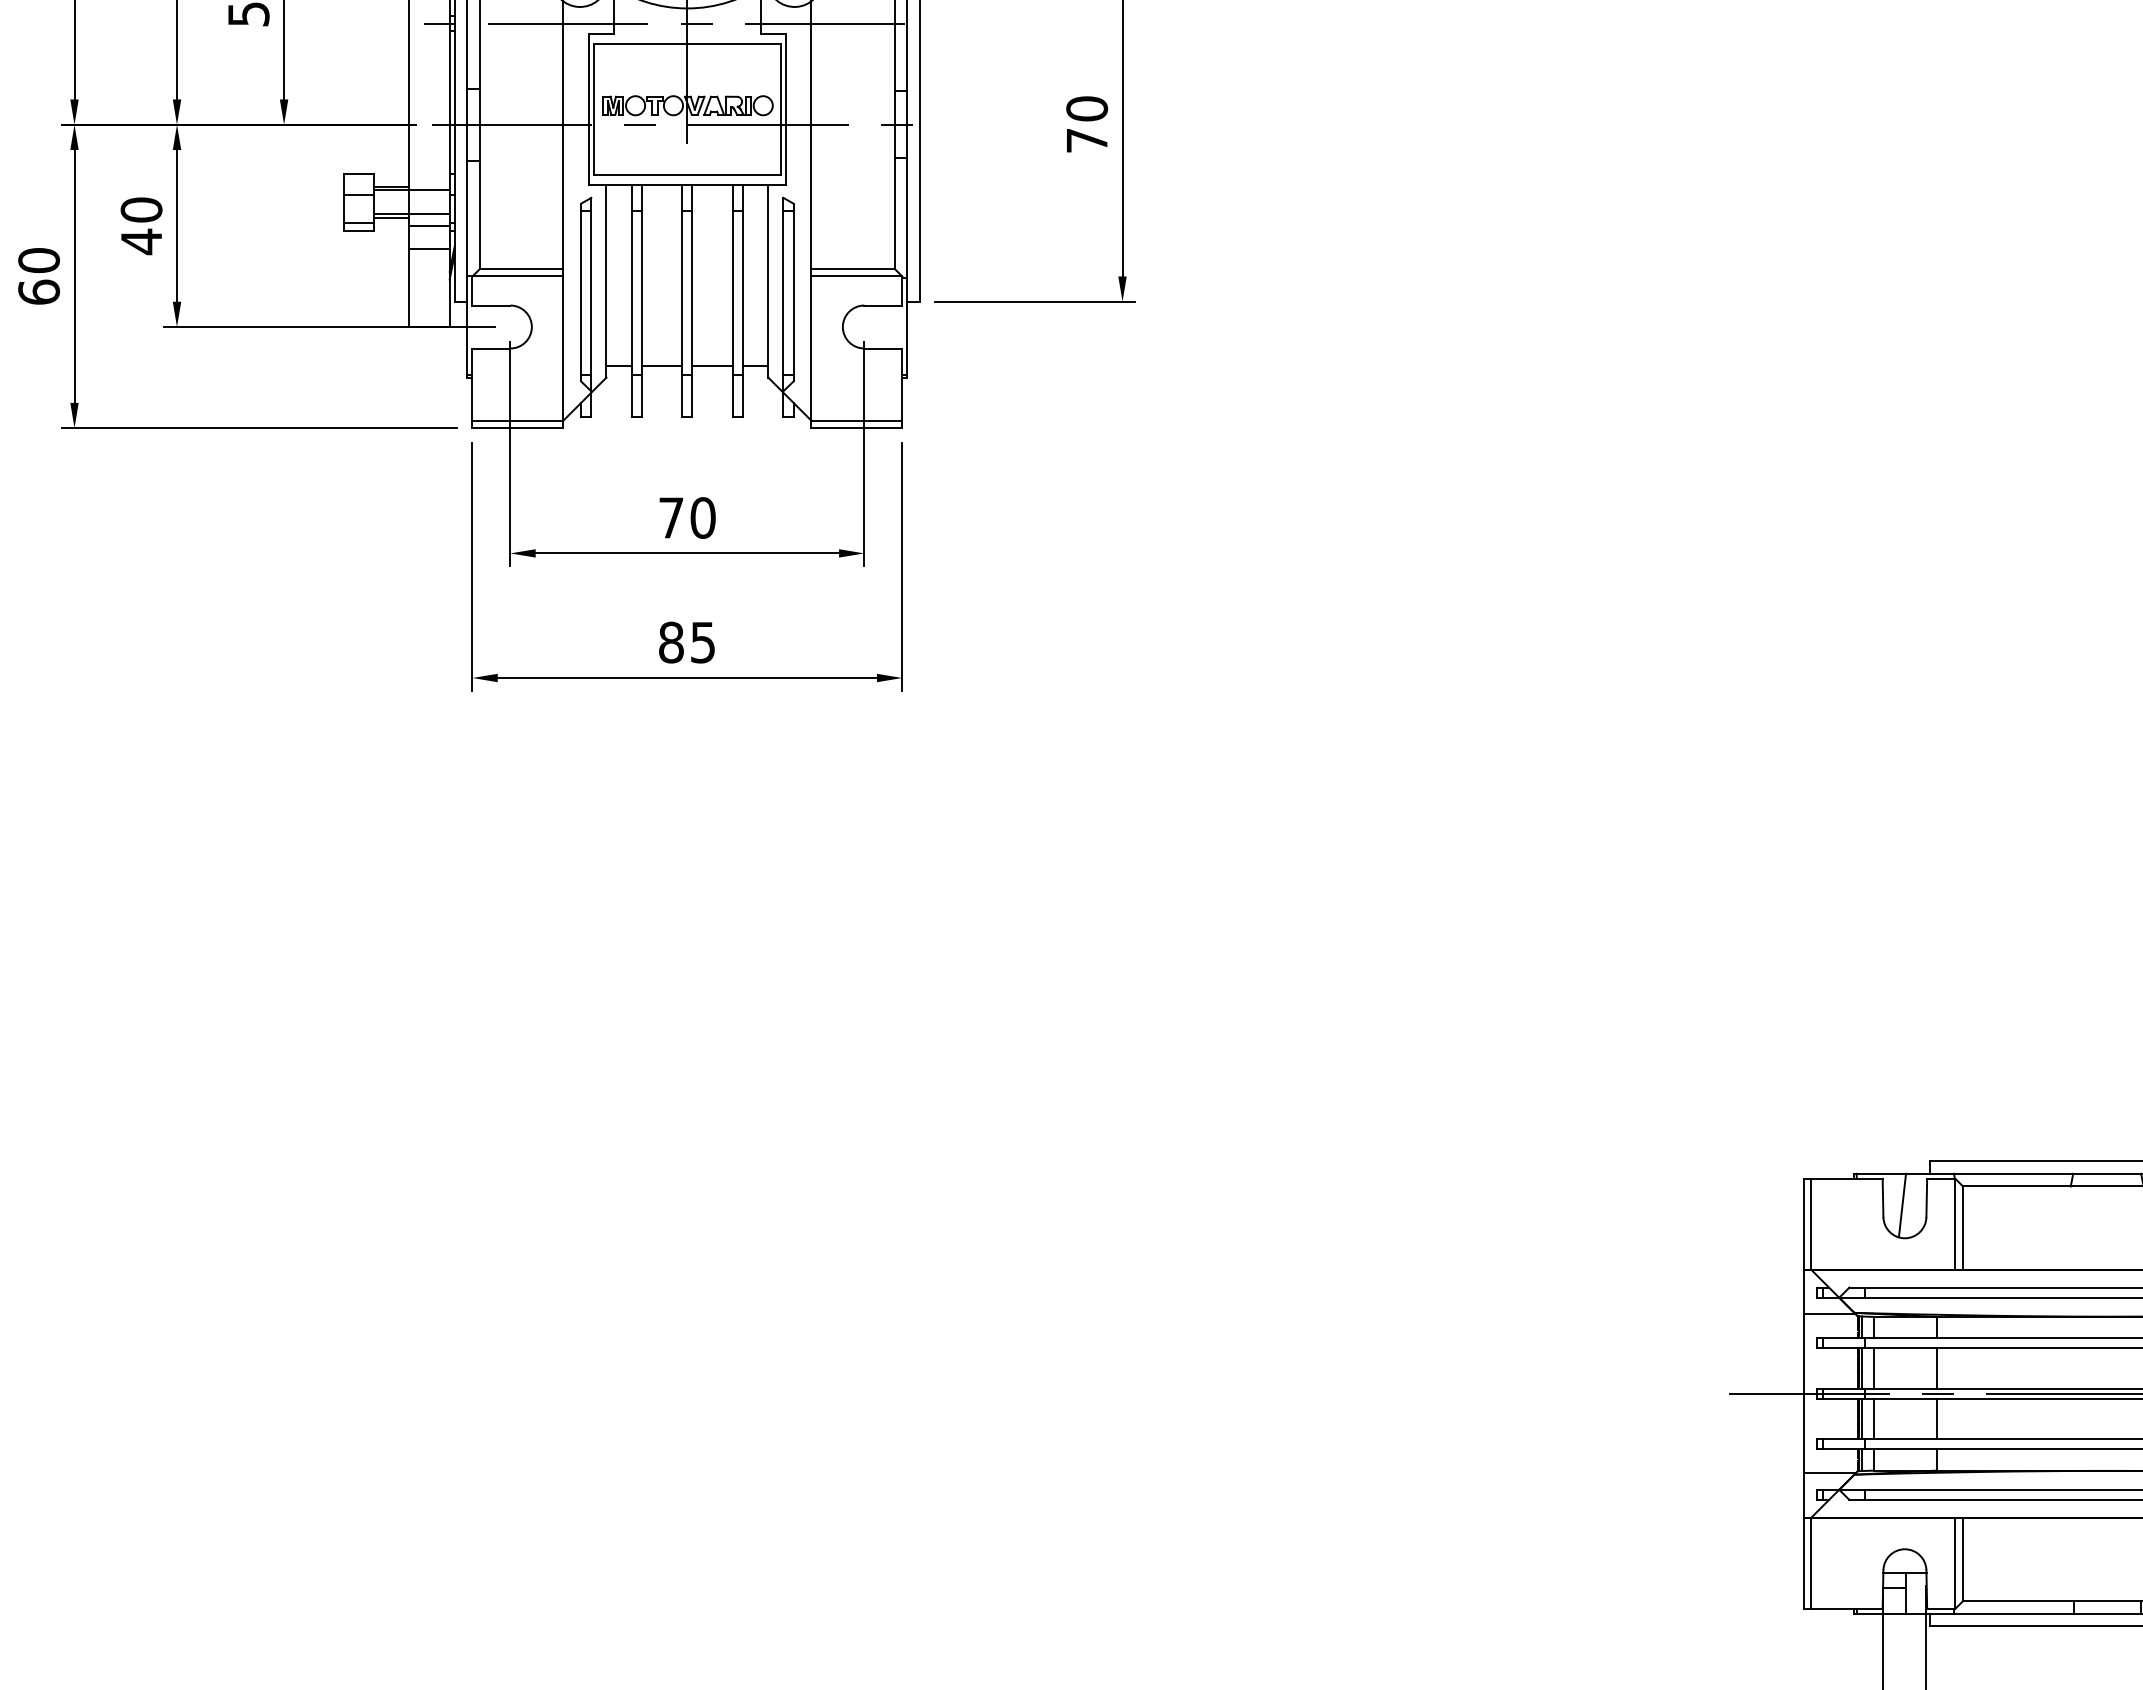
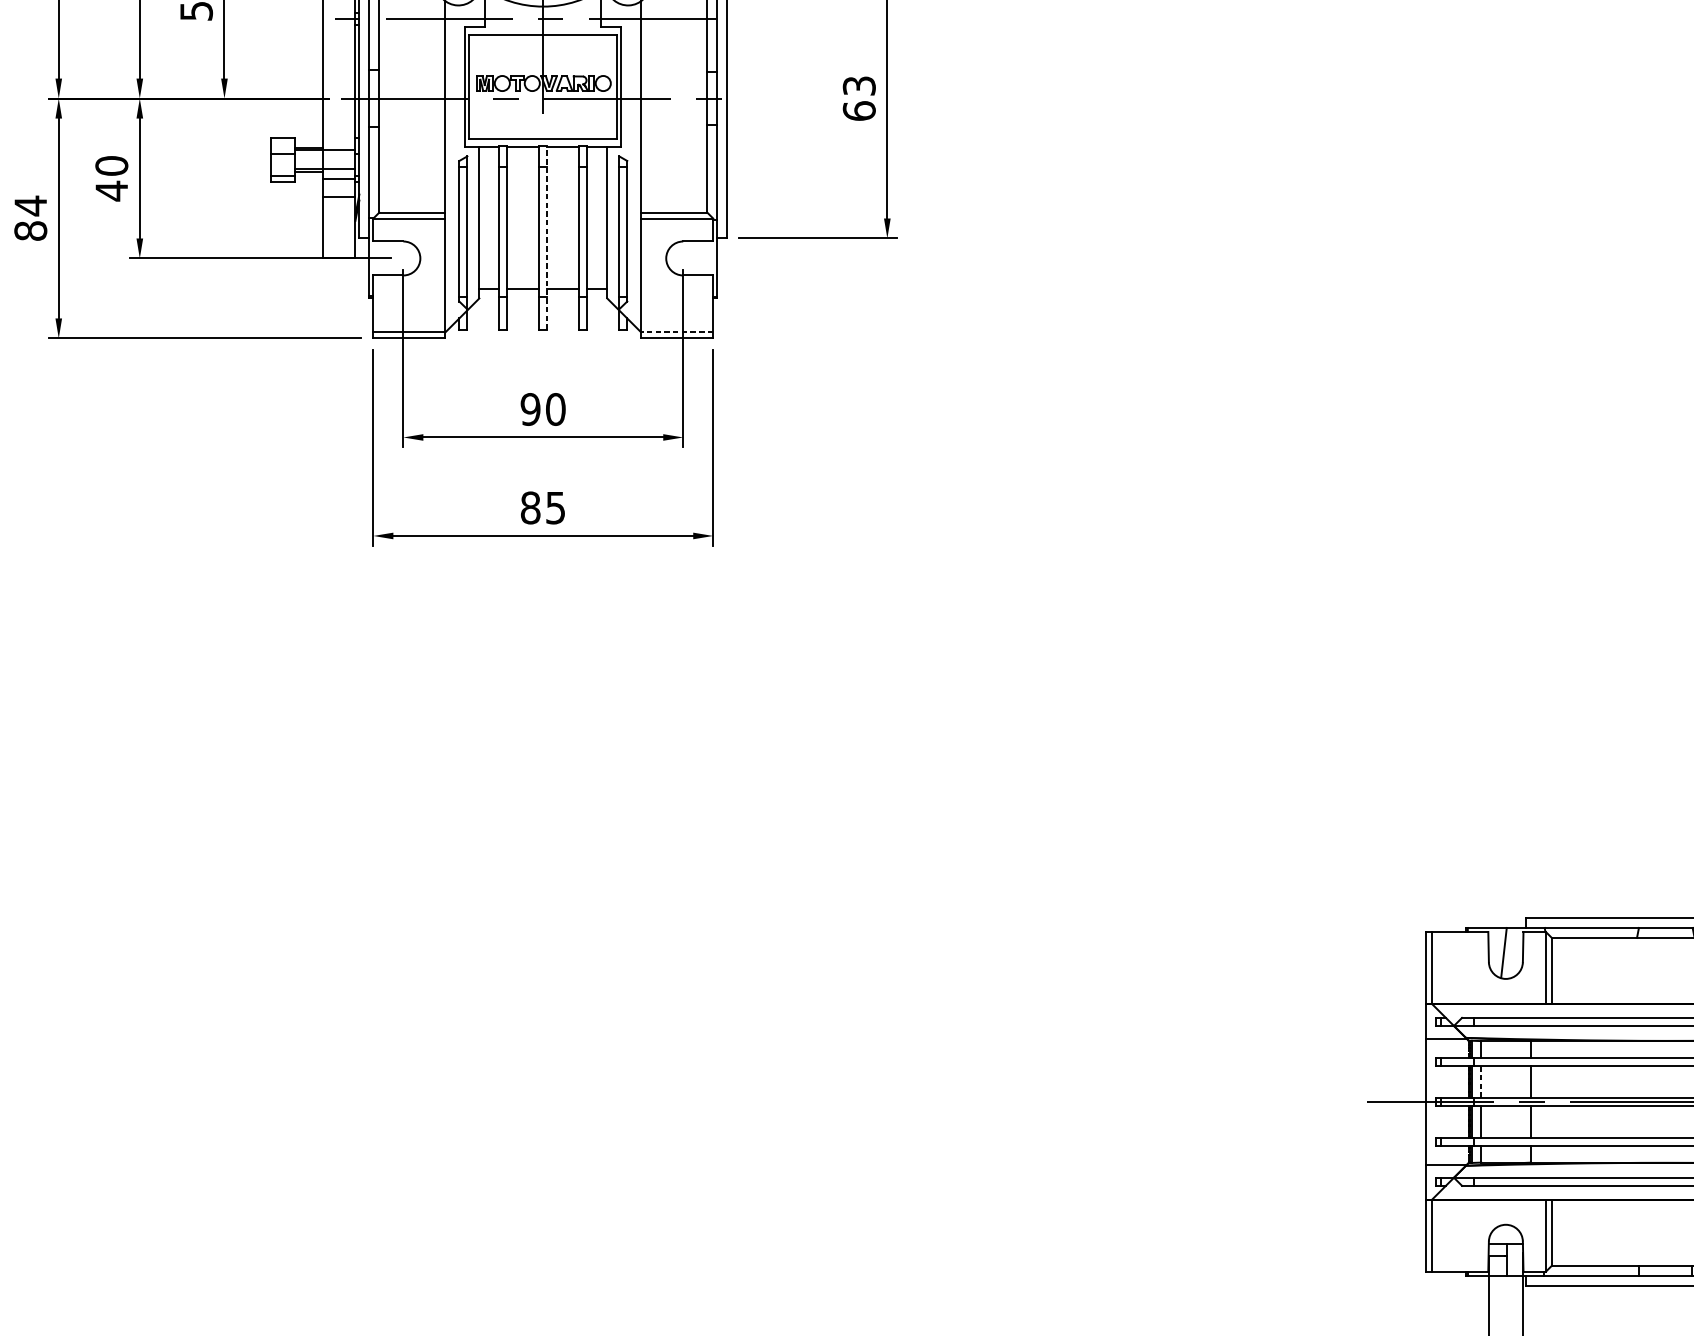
text: (1087, 124) -> (859, 98), 70 -> 63
text: (39, 275) -> (31, 217), 60 -> 84
line: (692, 300) -> (547, 237), solid -> dashed
line: (856, 420) -> (677, 332), solid -> dashed
text: (670, 517) -> (529, 409), 70 -> 90
line: (1873, 1368) -> (1481, 1081), solid -> dashed

